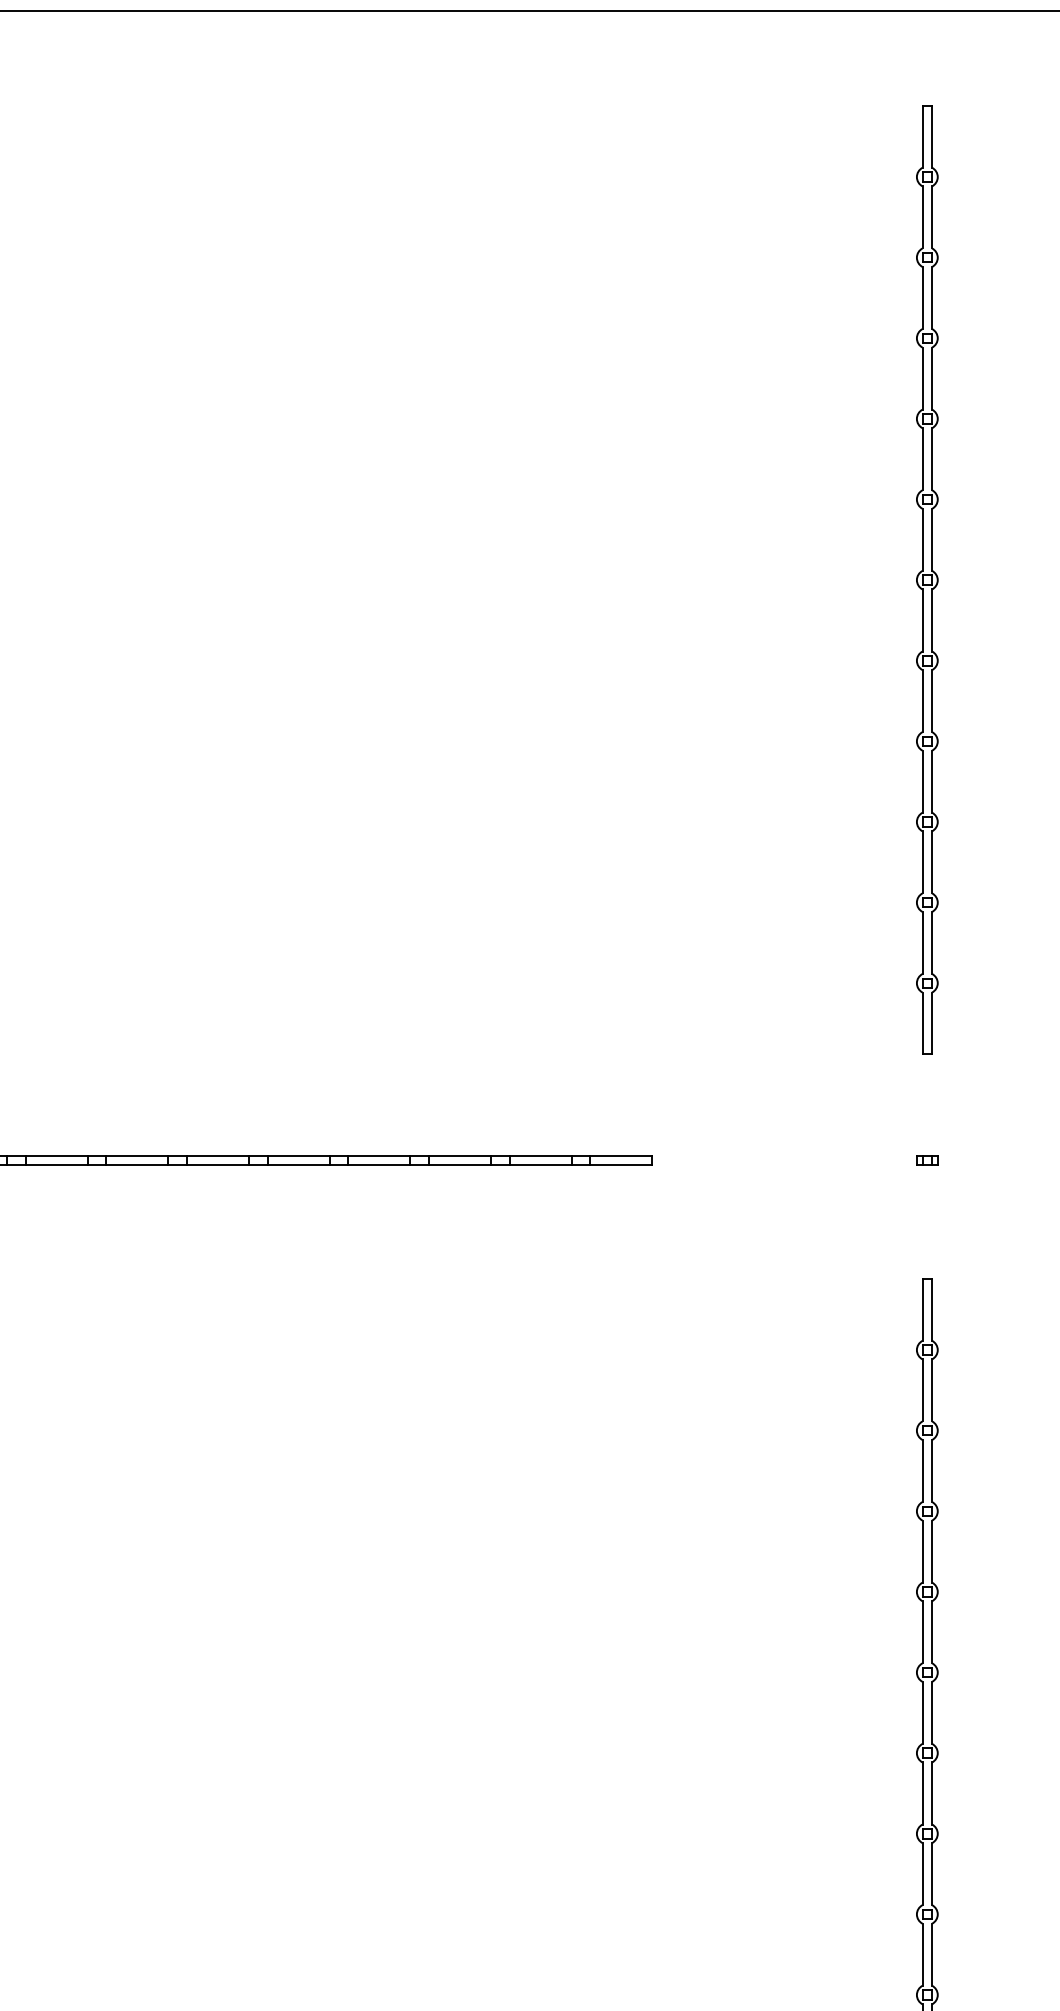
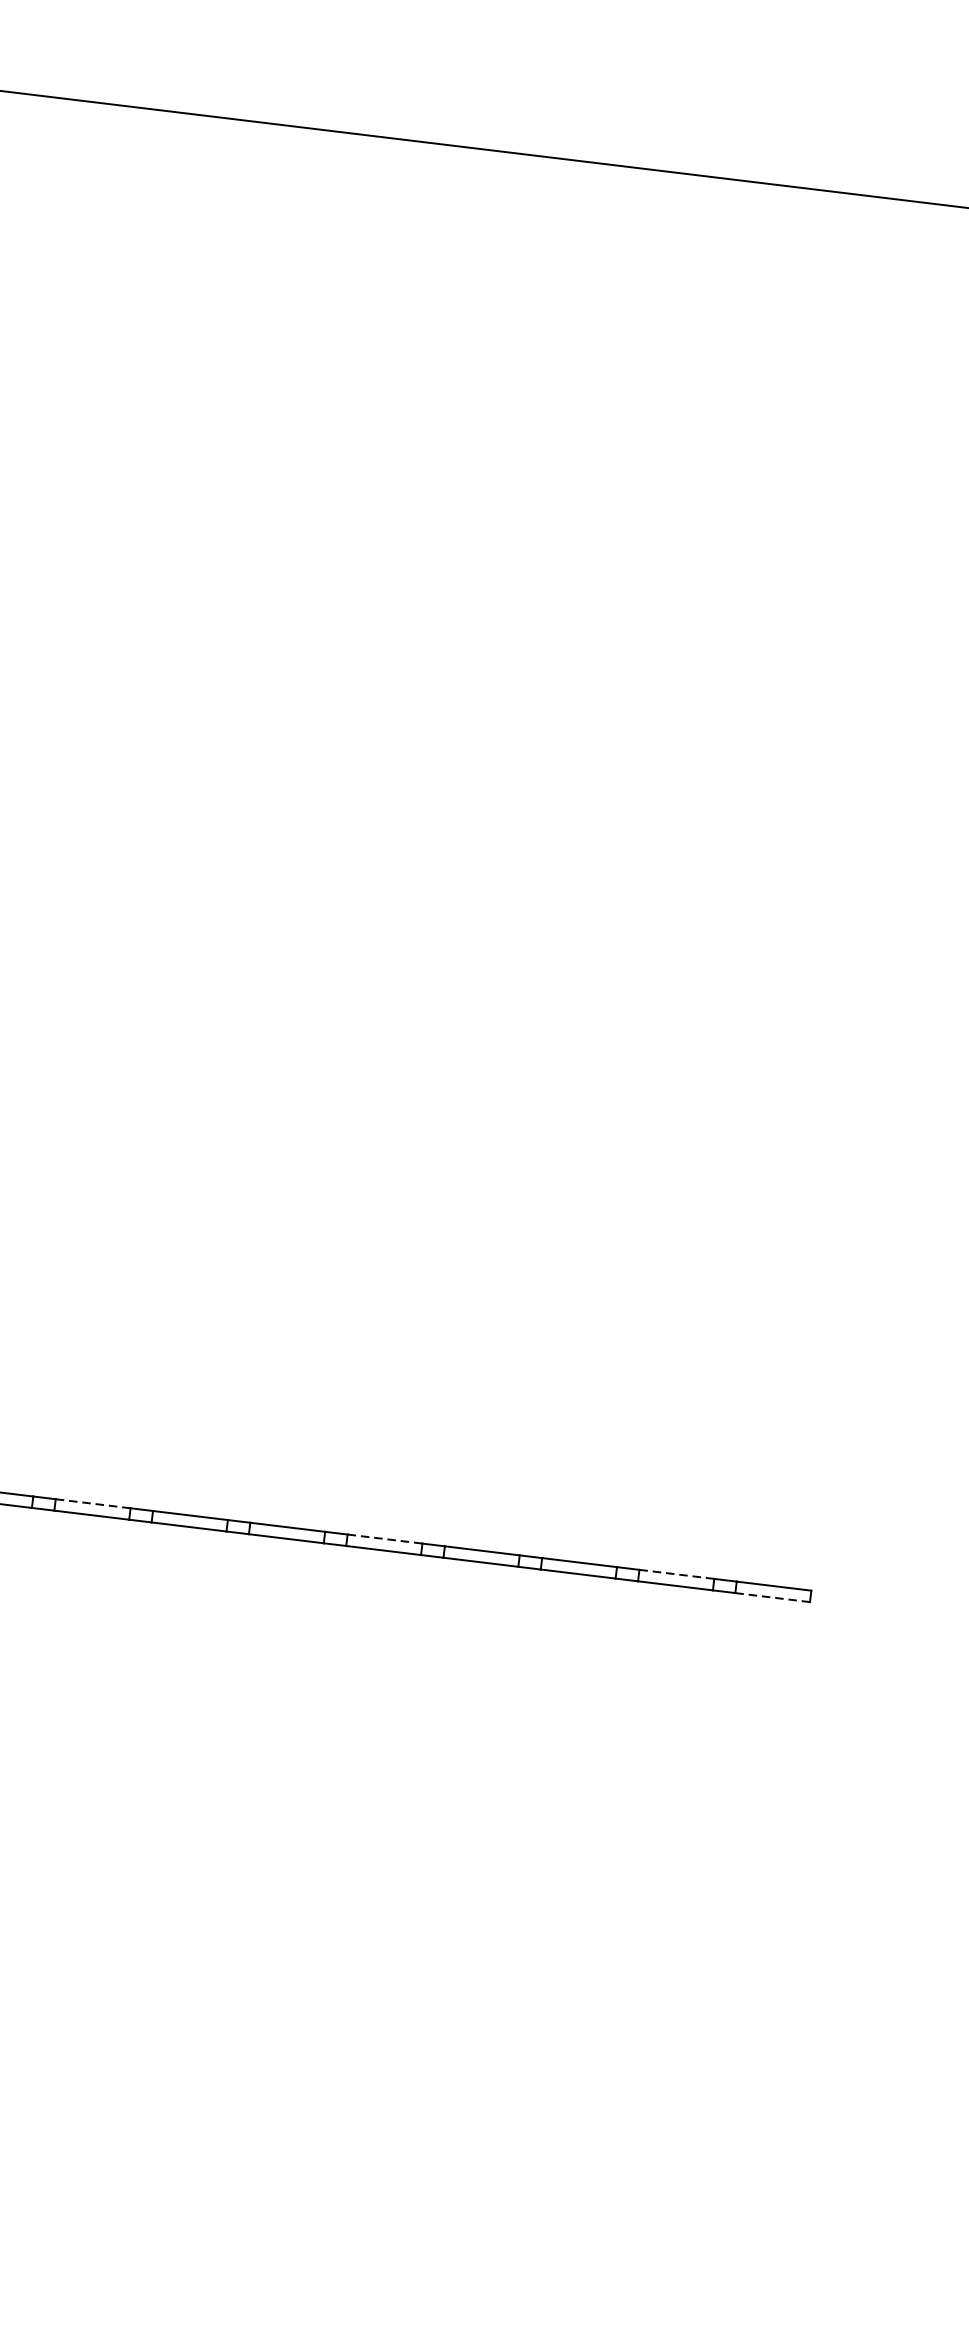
line: (57, 1155) -> (94, 1503), solid -> dashed
line: (299, 1155) -> (386, 1538), solid -> dashed
line: (541, 1155) -> (678, 1574), solid -> dashed
line: (621, 1165) -> (773, 1598), solid -> dashed

